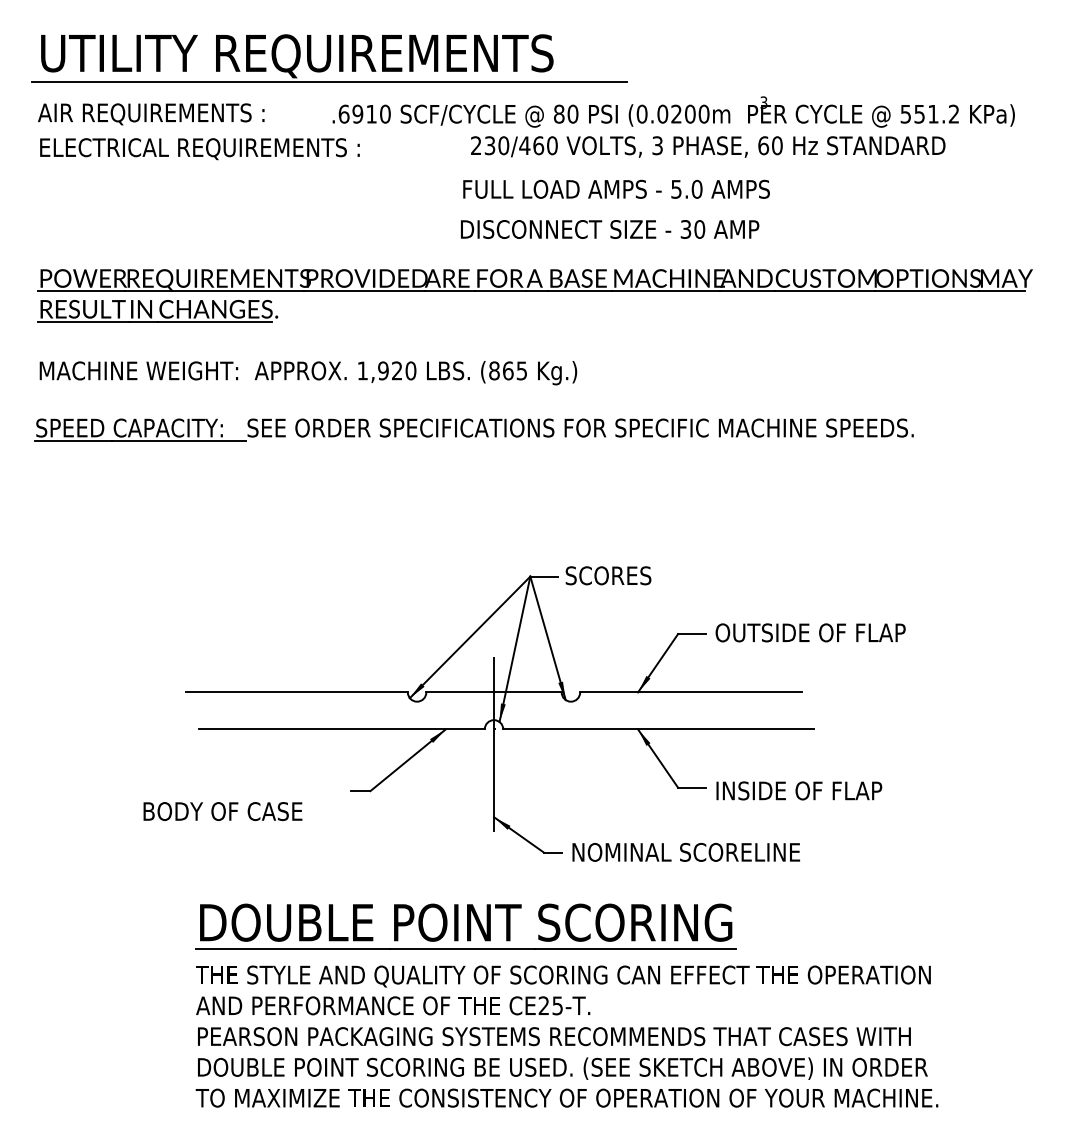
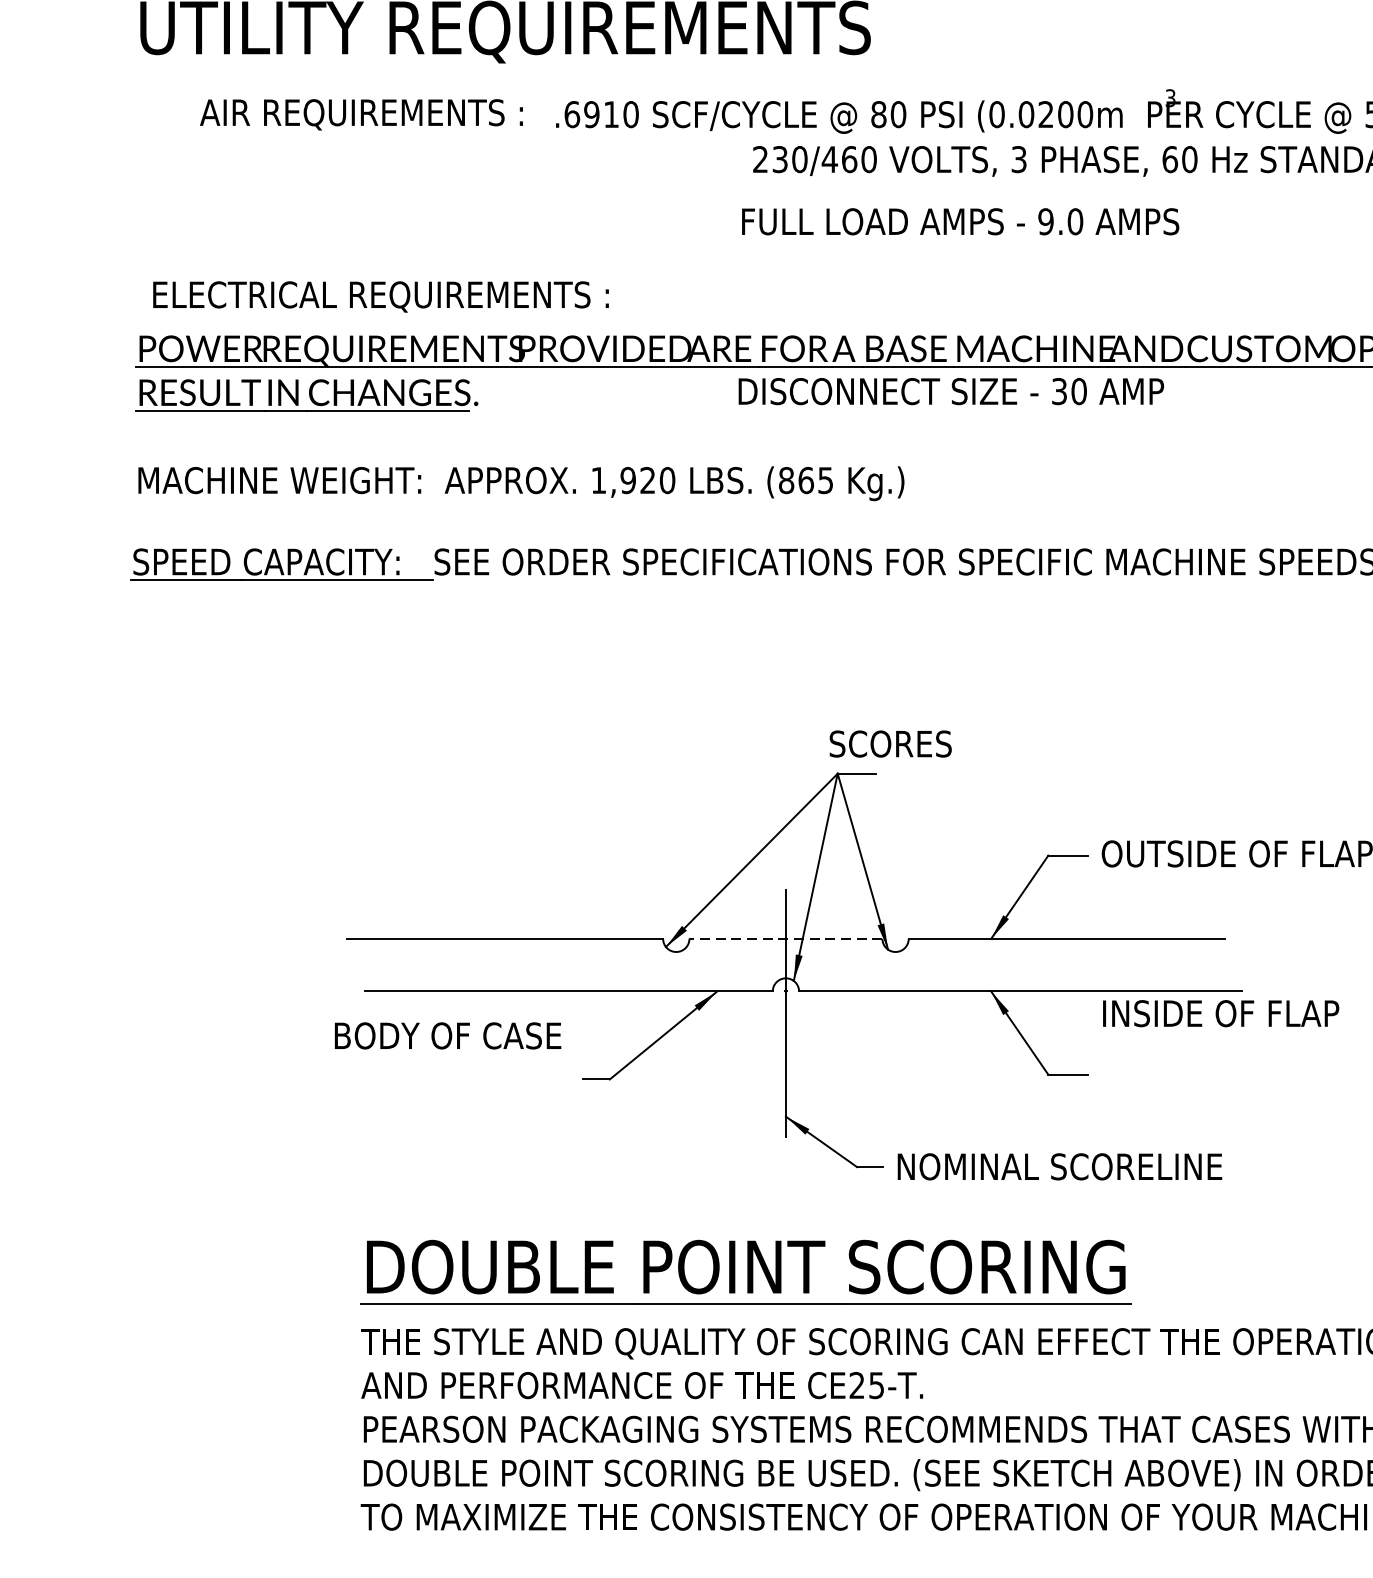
line: (328, 81) -> (549, 67), removed
text: (151, 114) -> (361, 115), moved
text: (199, 149) -> (380, 297), moved
text: (676, 188) -> (1046, 220), 5.0 -> 9.0
text: (610, 229) -> (951, 391), moved
text: (608, 575) -> (890, 743), moved
line: (494, 692) -> (786, 938), solid -> dashed
text: (799, 790) -> (1221, 1013), moved
text: (222, 811) -> (447, 1035), moved

